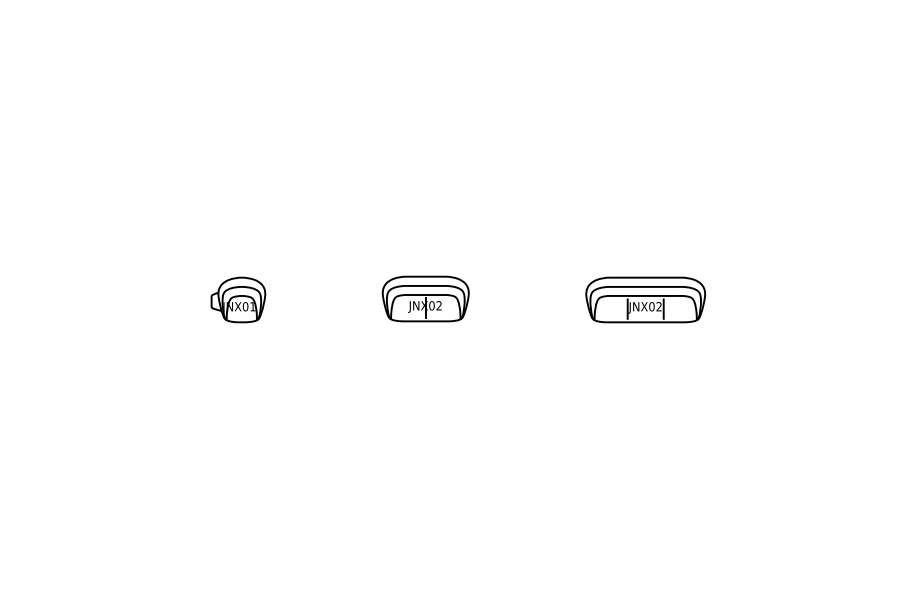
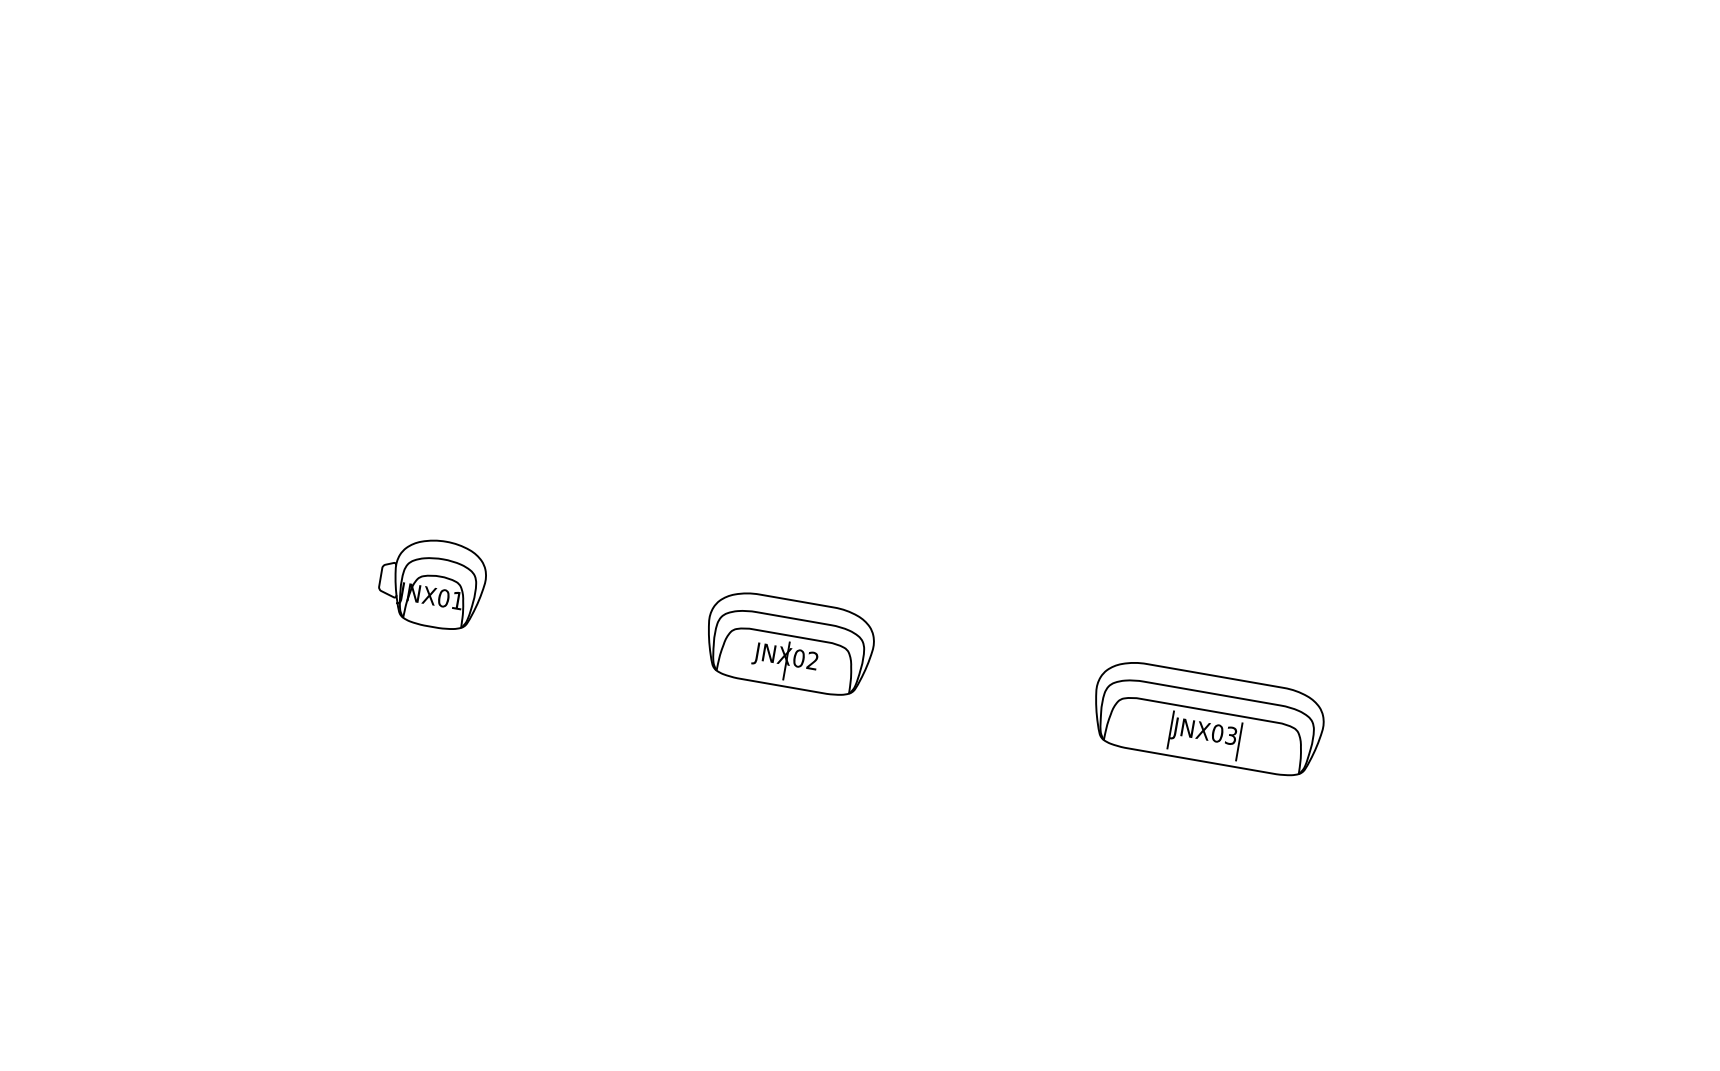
text: (658, 306) -> (1230, 735), JNX02 -> JNX03

